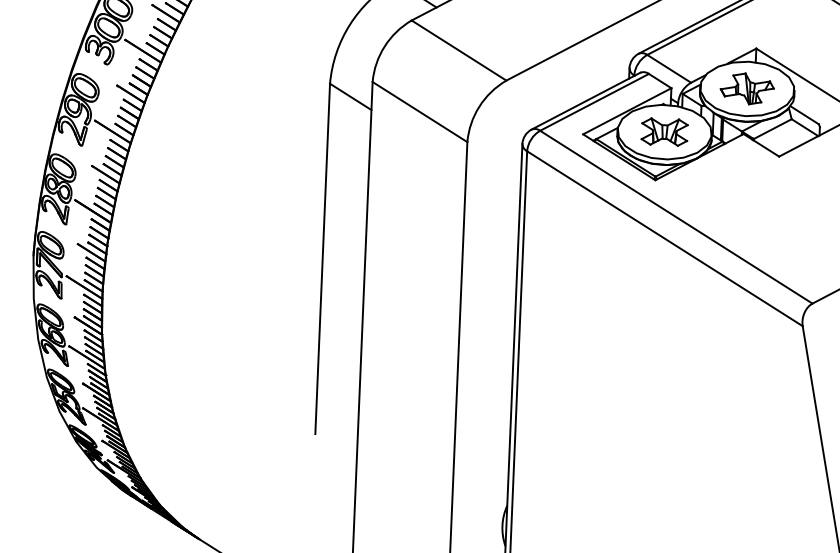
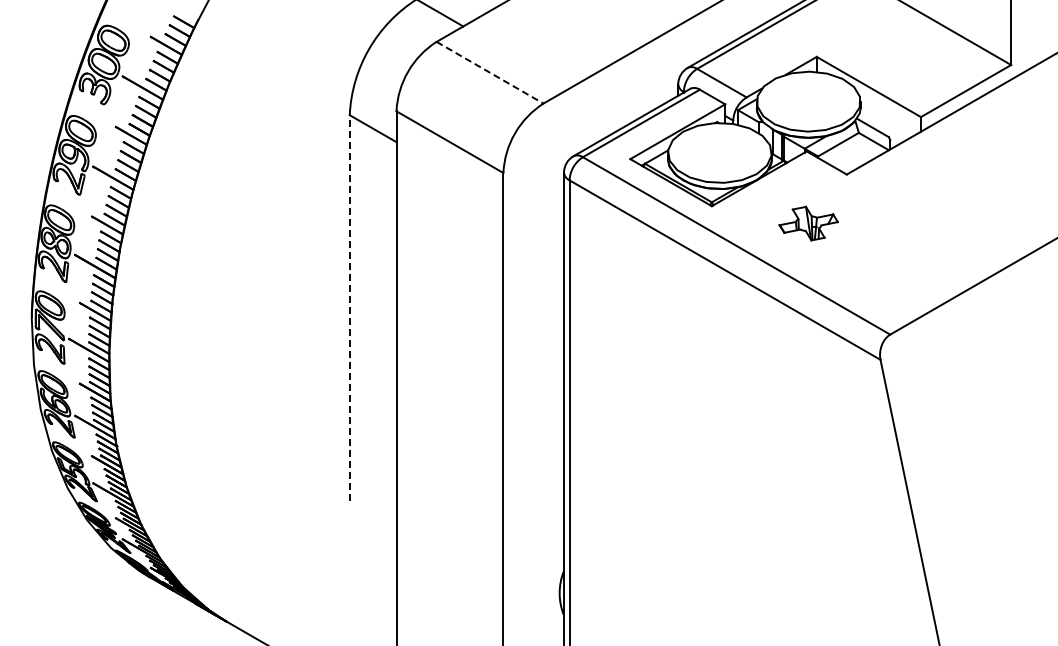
line: (459, 50) -> (490, 72), solid -> dashed
part: (747, 88) -> (808, 223), moved
part: (664, 131) -> (719, 152), removed
line: (322, 259) -> (349, 308), solid -> dashed

